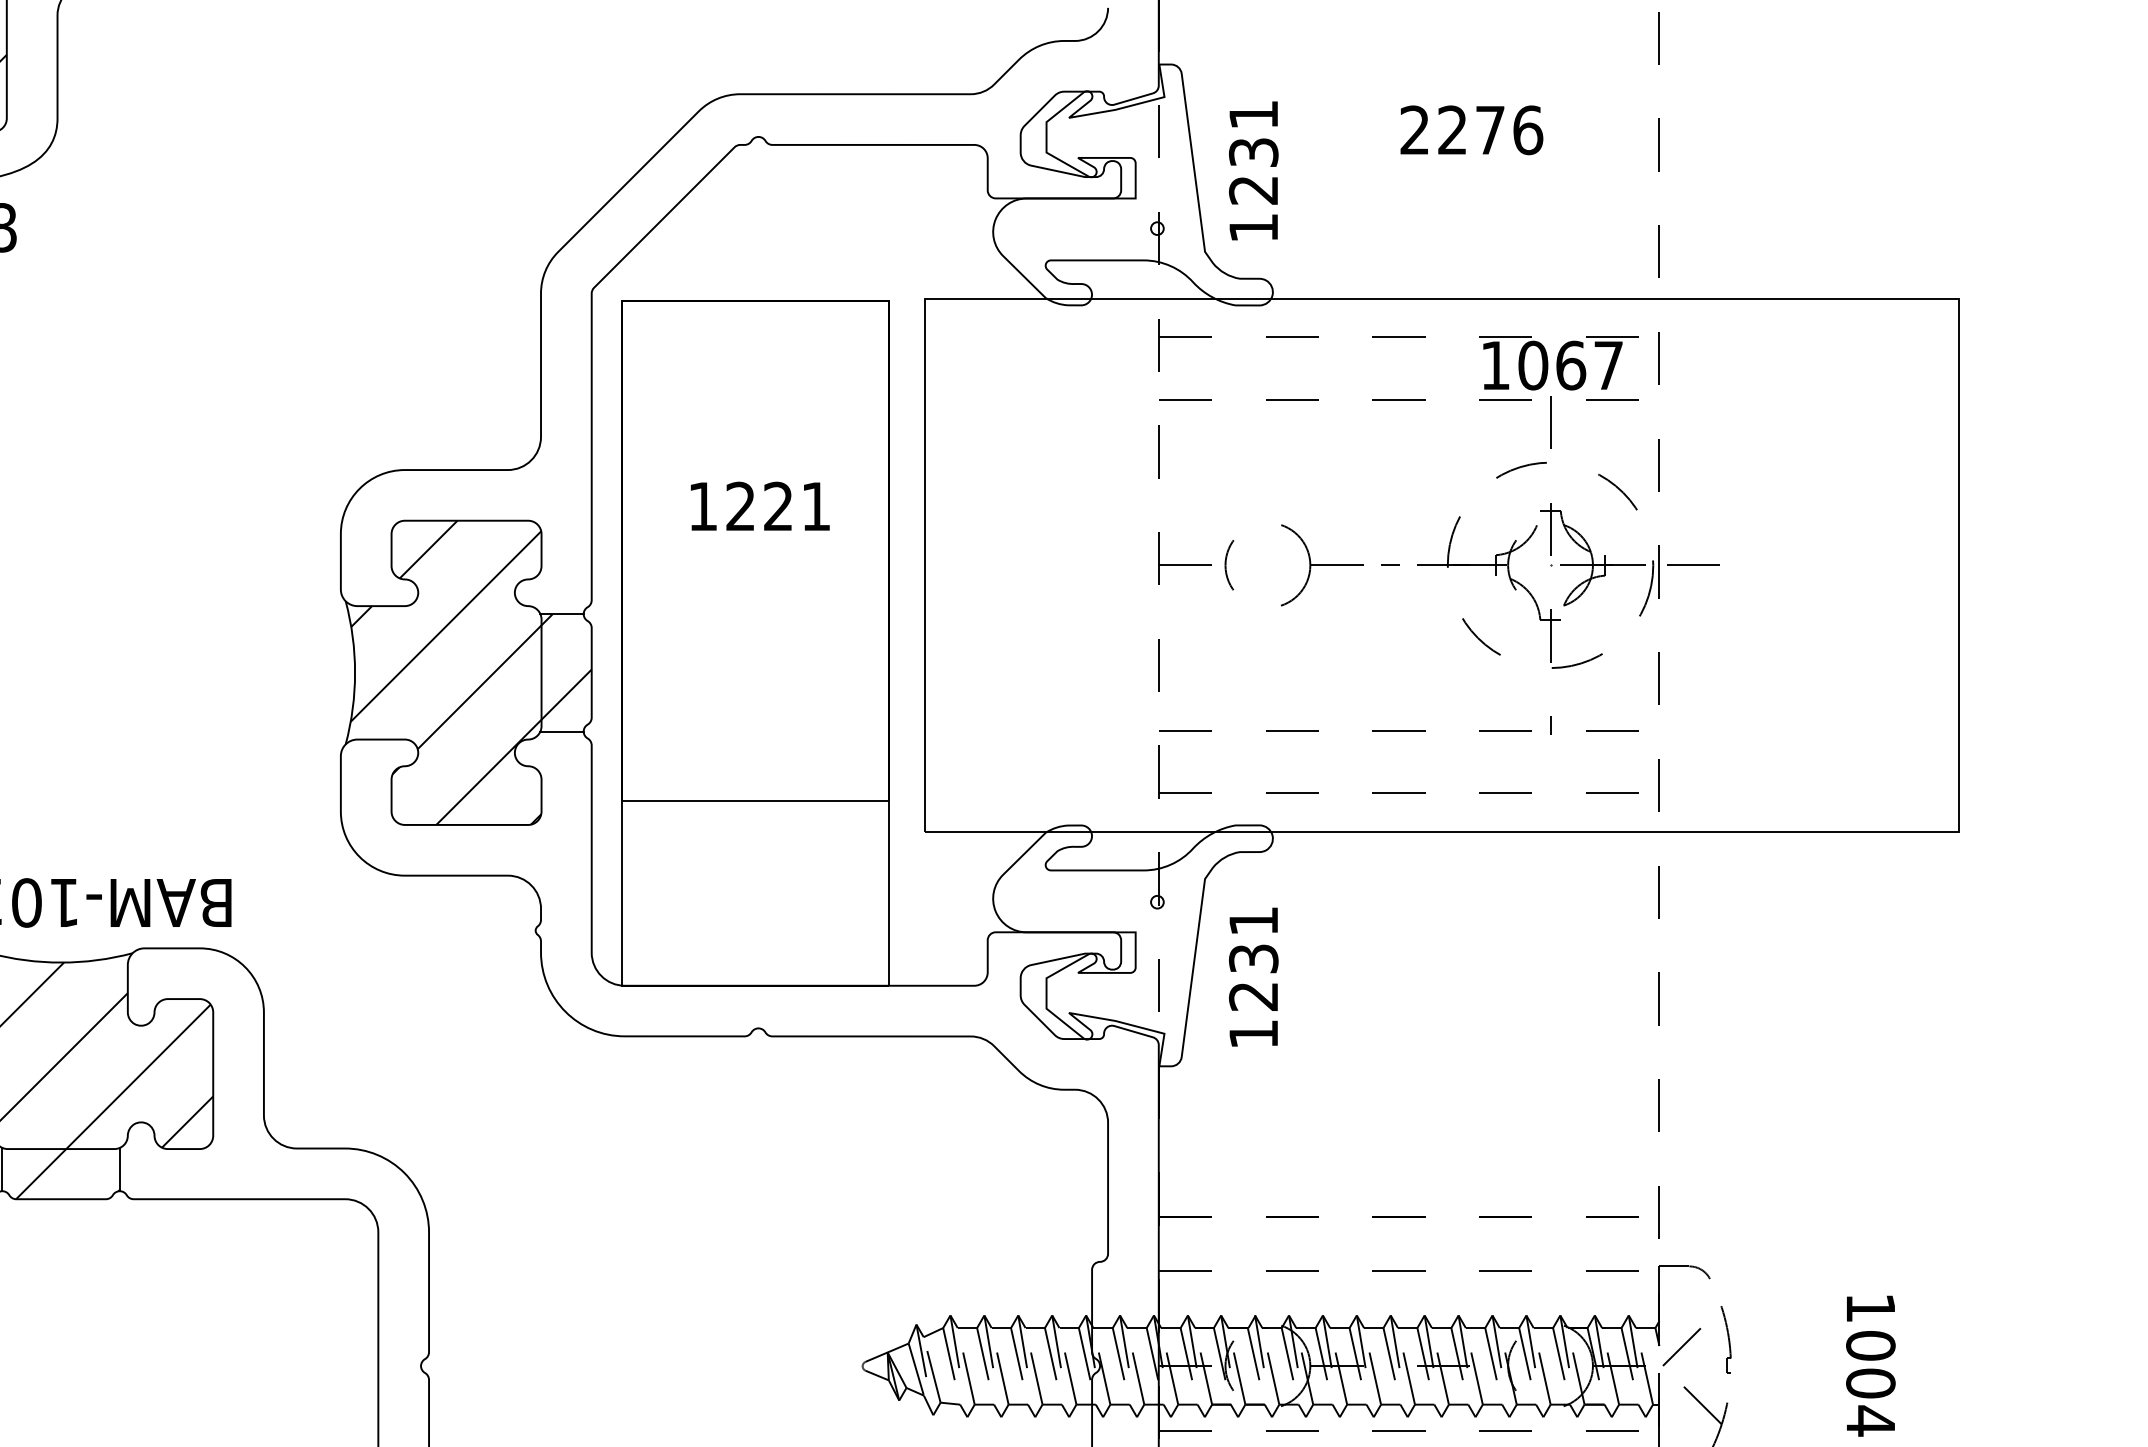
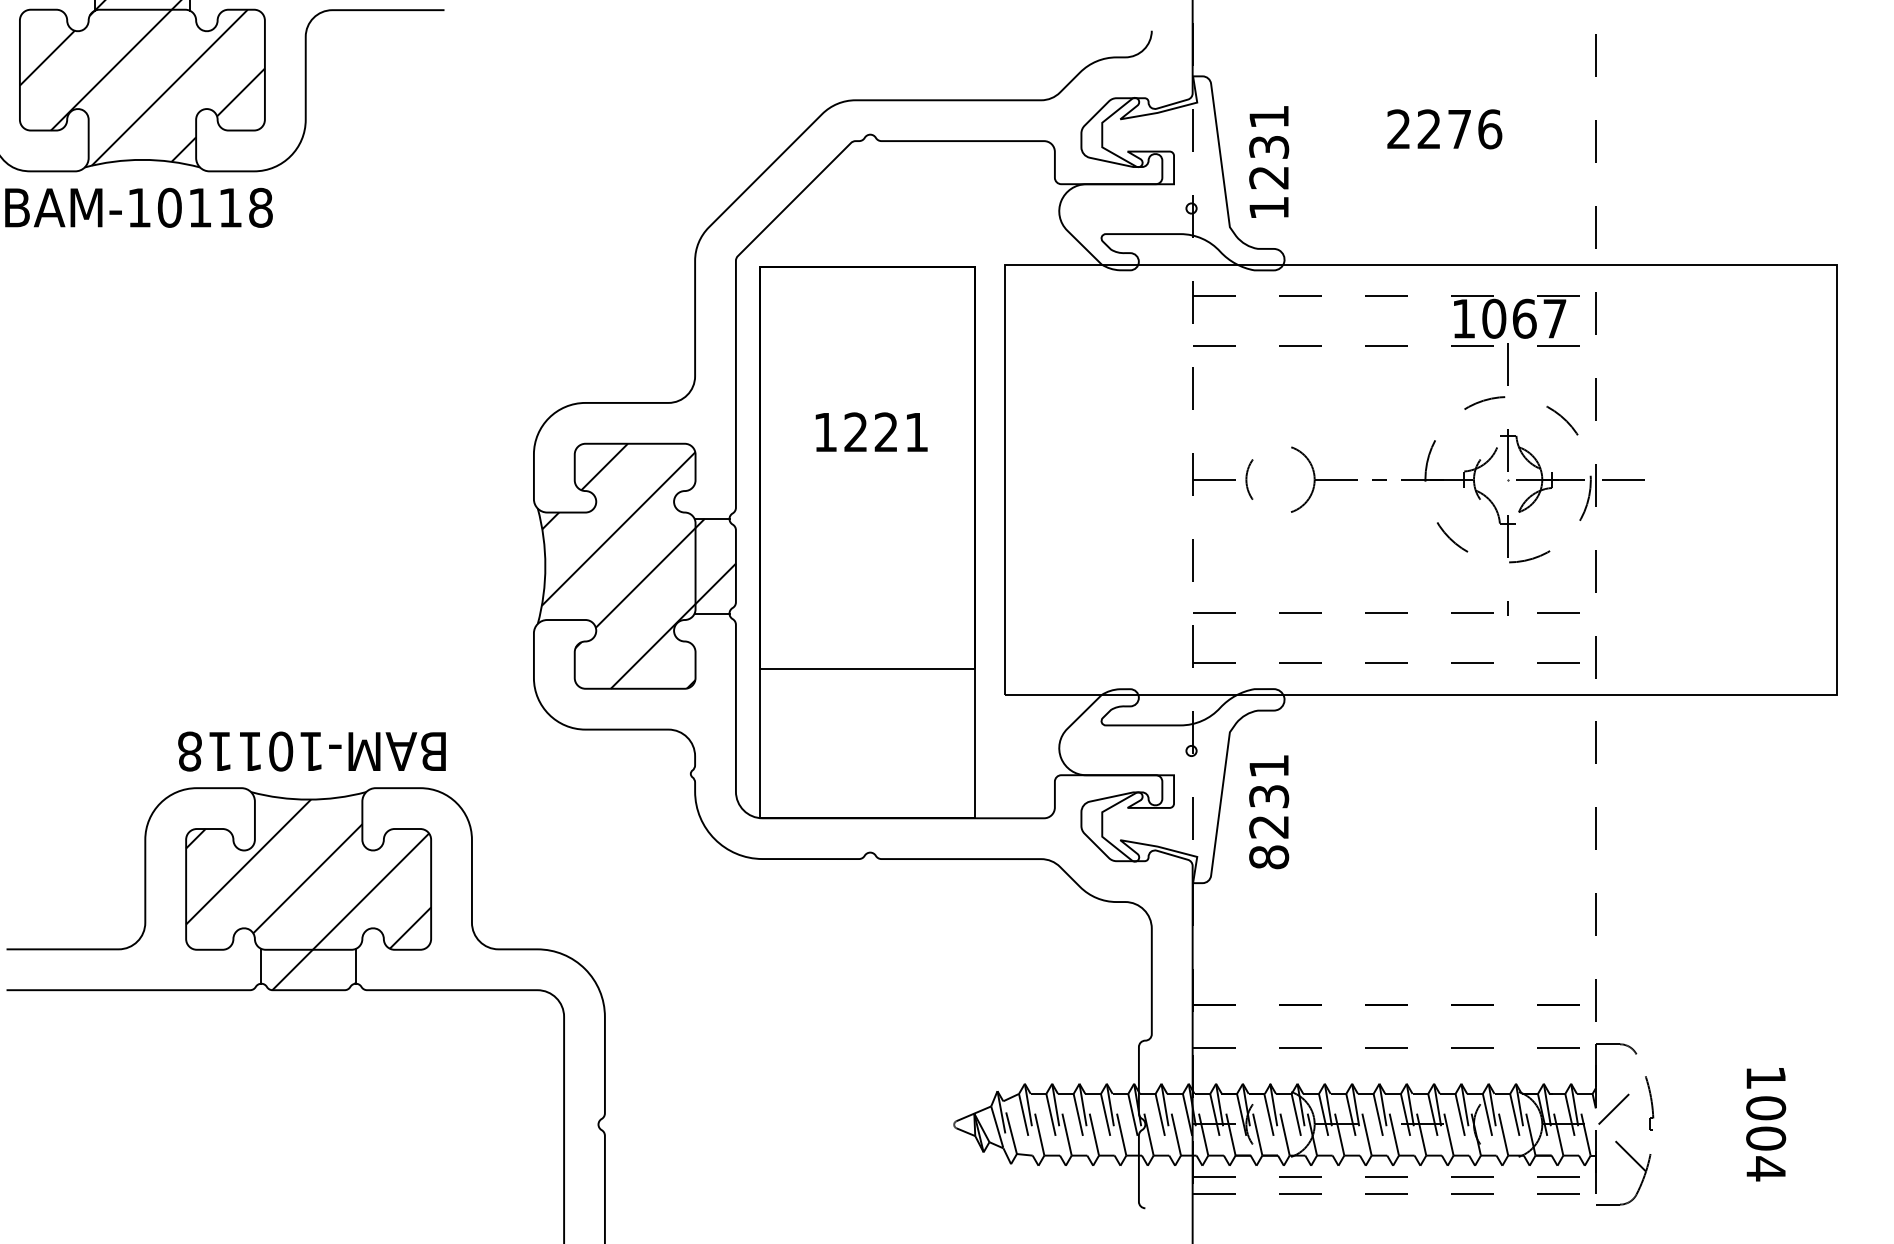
text: (1254, 1034) -> (1269, 857), 1231 -> 8231

